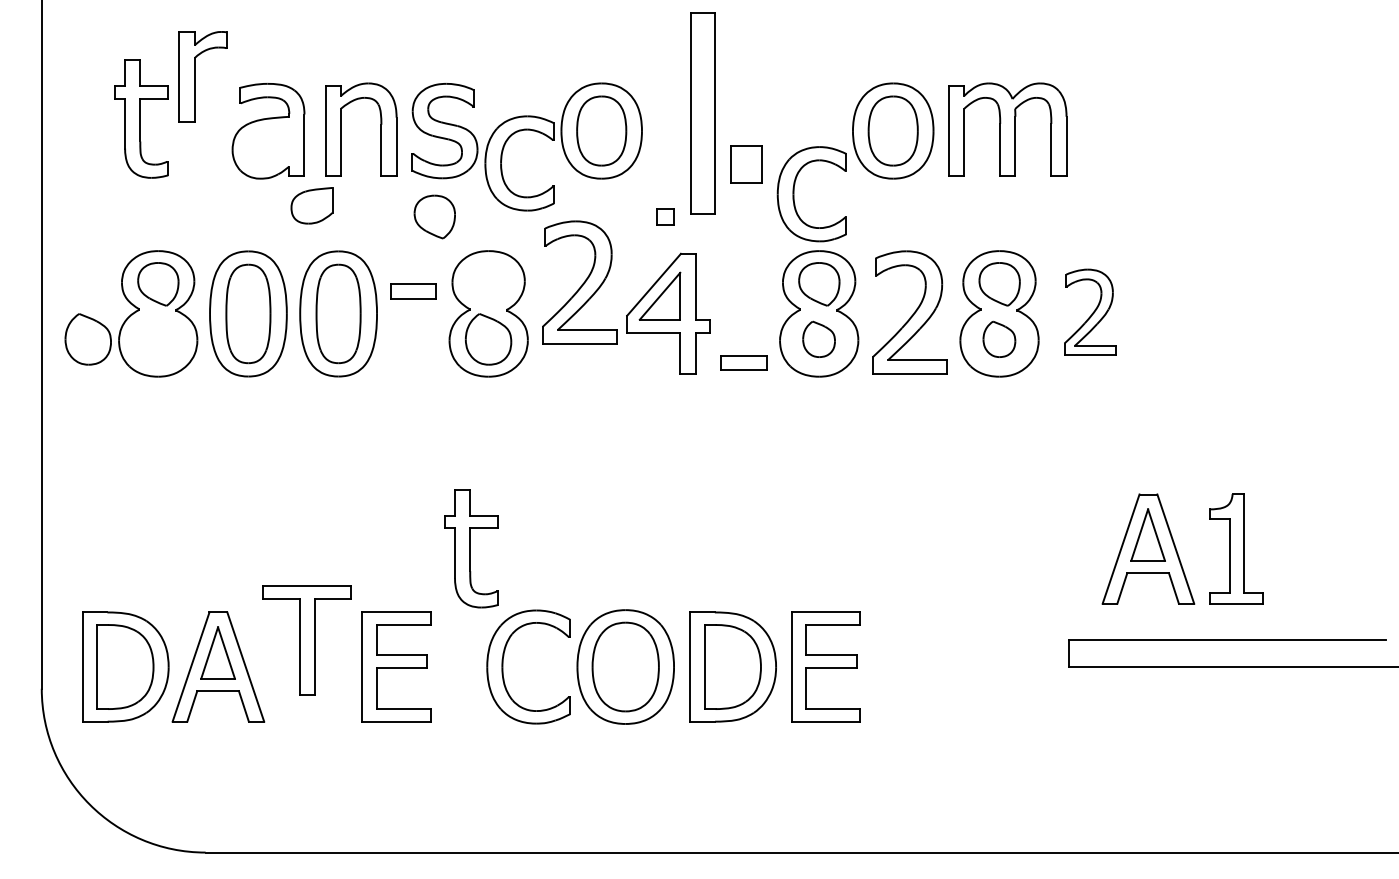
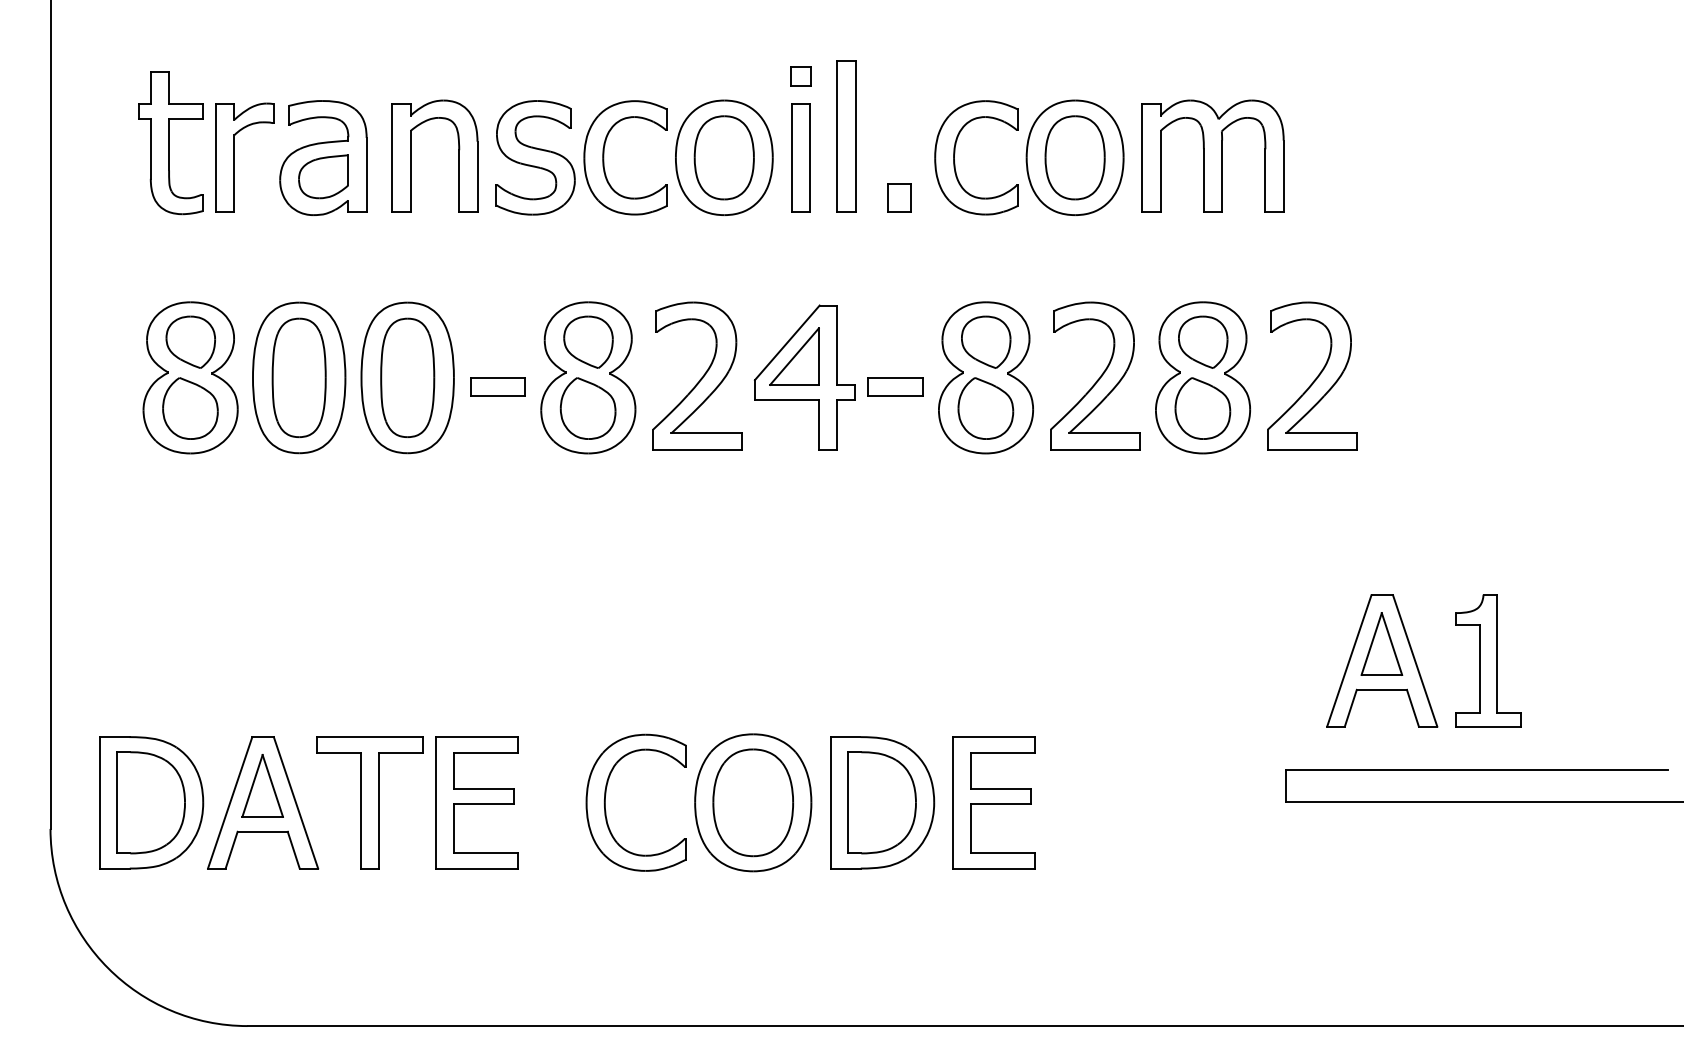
part: (194, 76) -> (234, 157), moved
part: (703, 113) -> (846, 136), size x0.62
part: (665, 130) -> (800, 157), added
part: (502, 163) -> (604, 157), moved
part: (747, 164) -> (899, 197), size x0.62
part: (794, 190) -> (955, 153), moved
part: (311, 205) -> (323, 176), moved
part: (434, 216) -> (588, 341), moved
part: (665, 217) -> (800, 76), moved
part: (579, 282) -> (697, 375), moved
part: (413, 291) -> (497, 386), moved
part: (1090, 311) -> (1312, 375), size x1.43
part: (88, 339) -> (190, 408), moved
part: (818, 339) -> (985, 408), size x1.43
part: (999, 339) -> (1202, 408), size x1.43
part: (743, 362) -> (895, 386), moved
part: (471, 548) -> (567, 660), removed
part: (306, 640) -> (369, 802), moved

